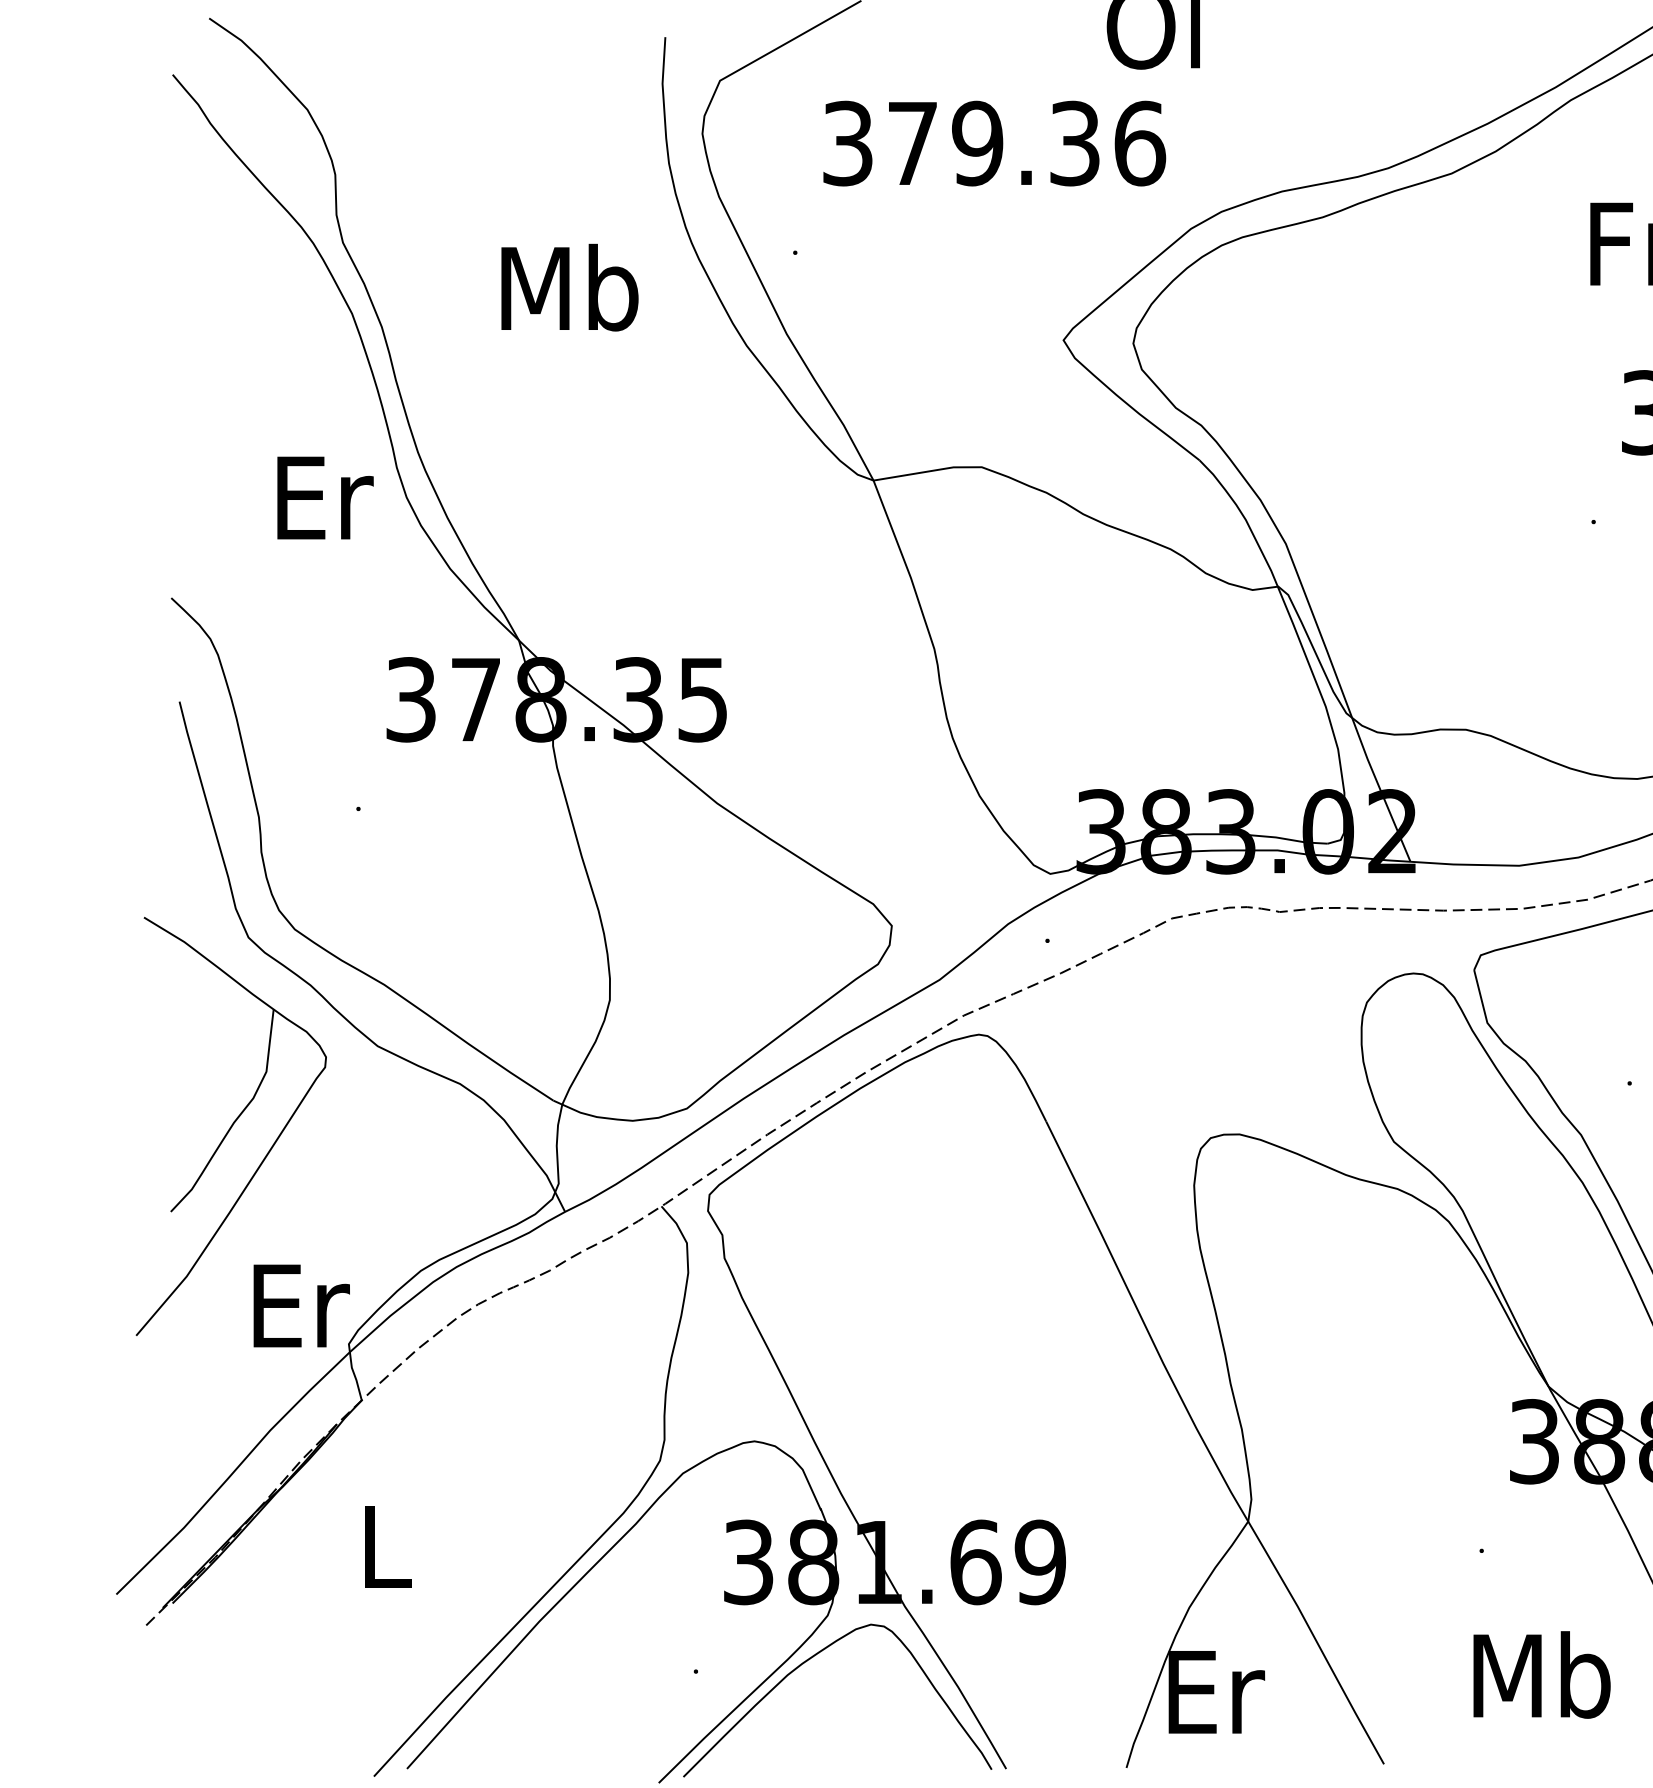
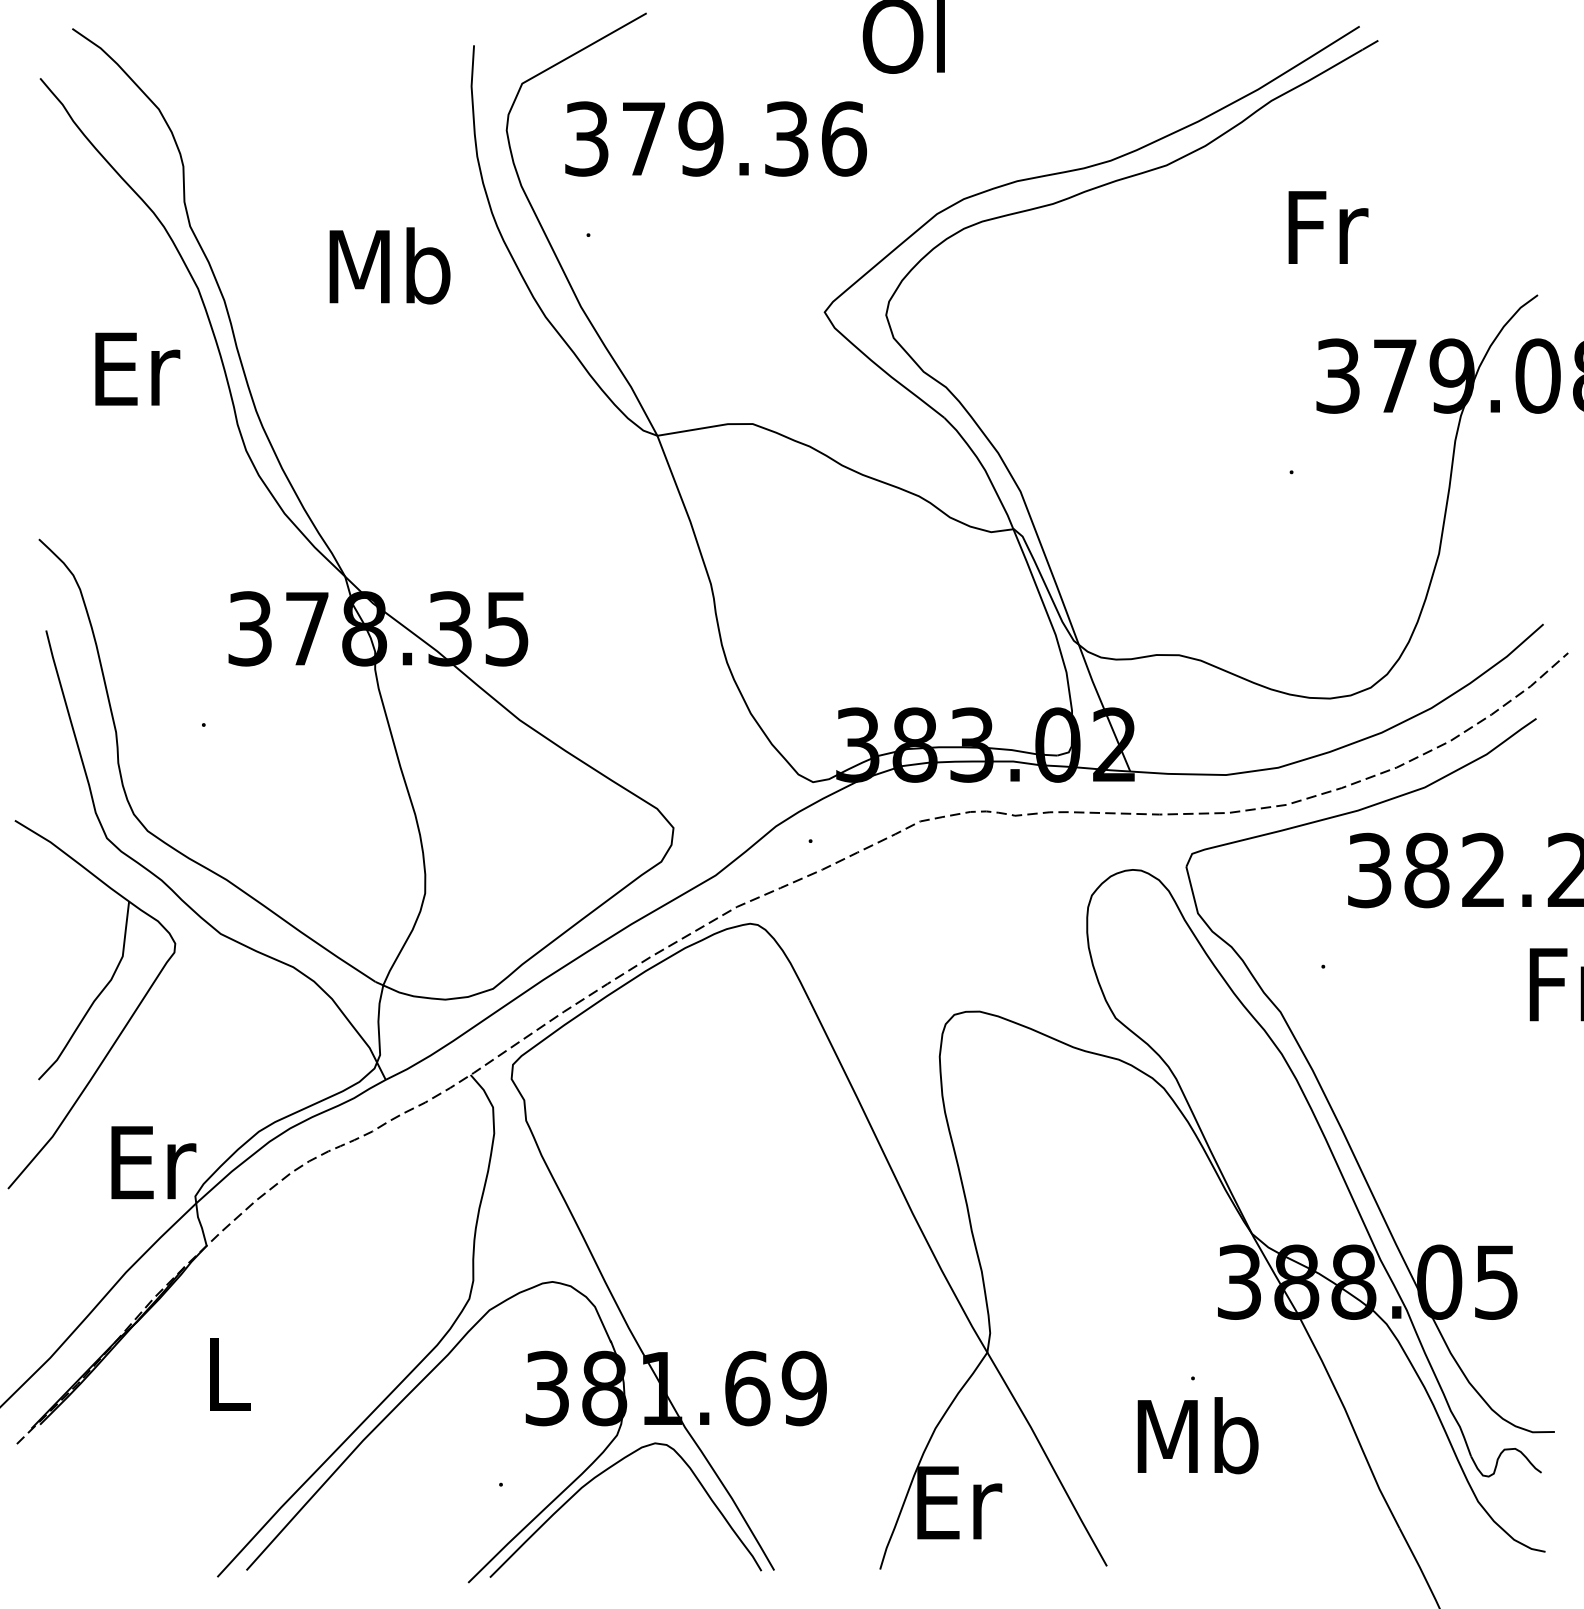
text: (994, 142) -> (715, 138), moved
text: (325, 497) -> (137, 368), moved
text: (1541, 1674) -> (1197, 1435), moved

